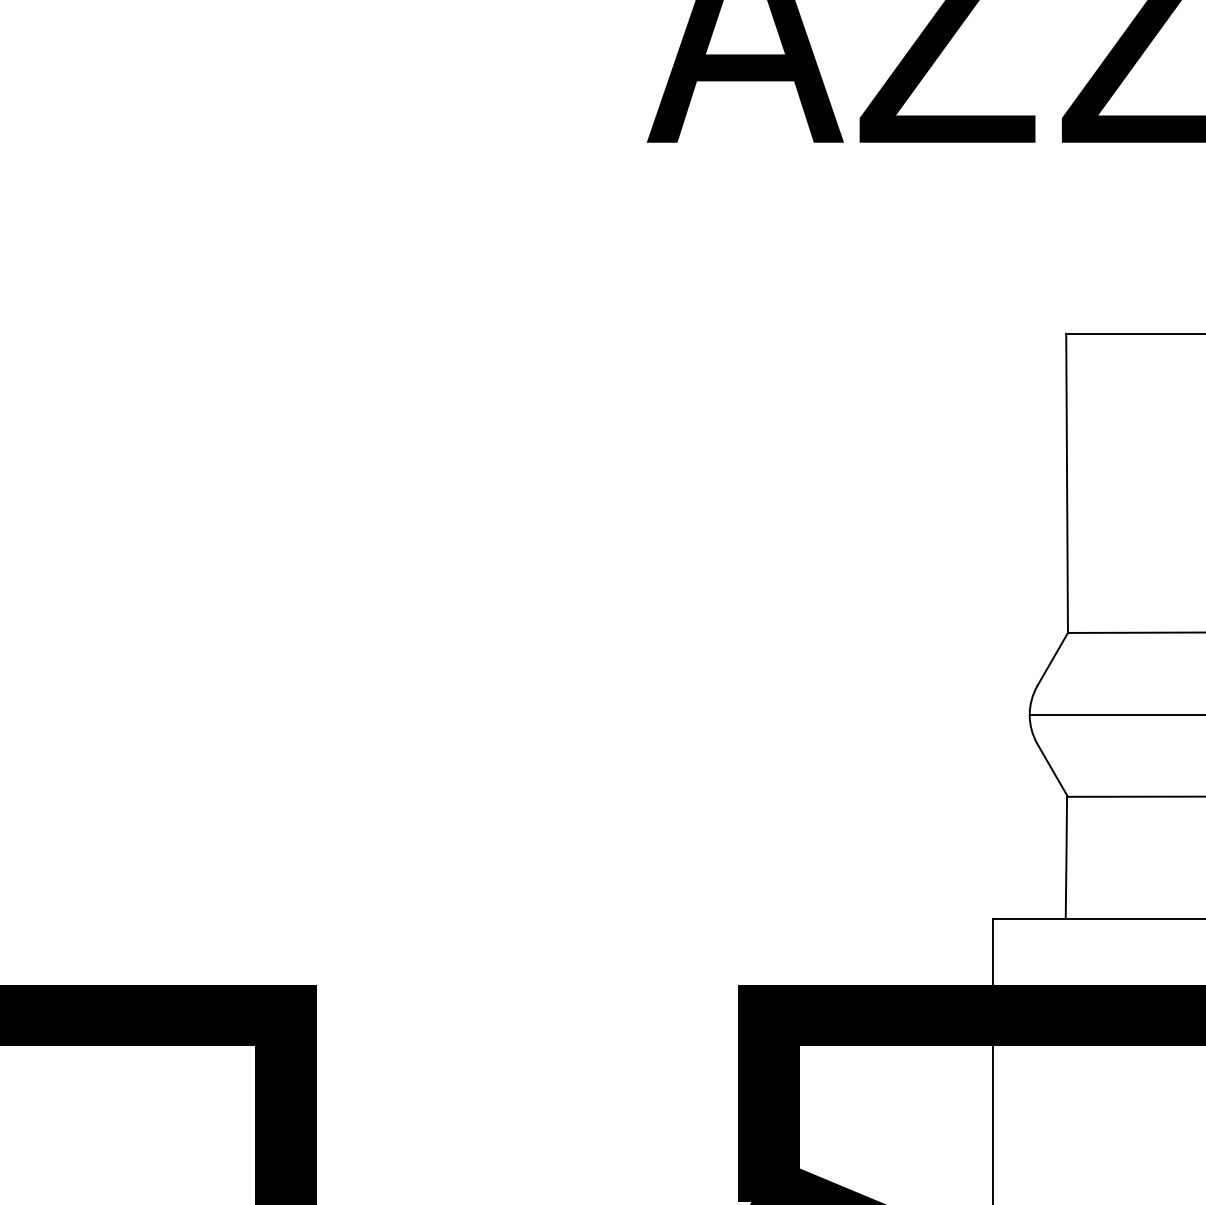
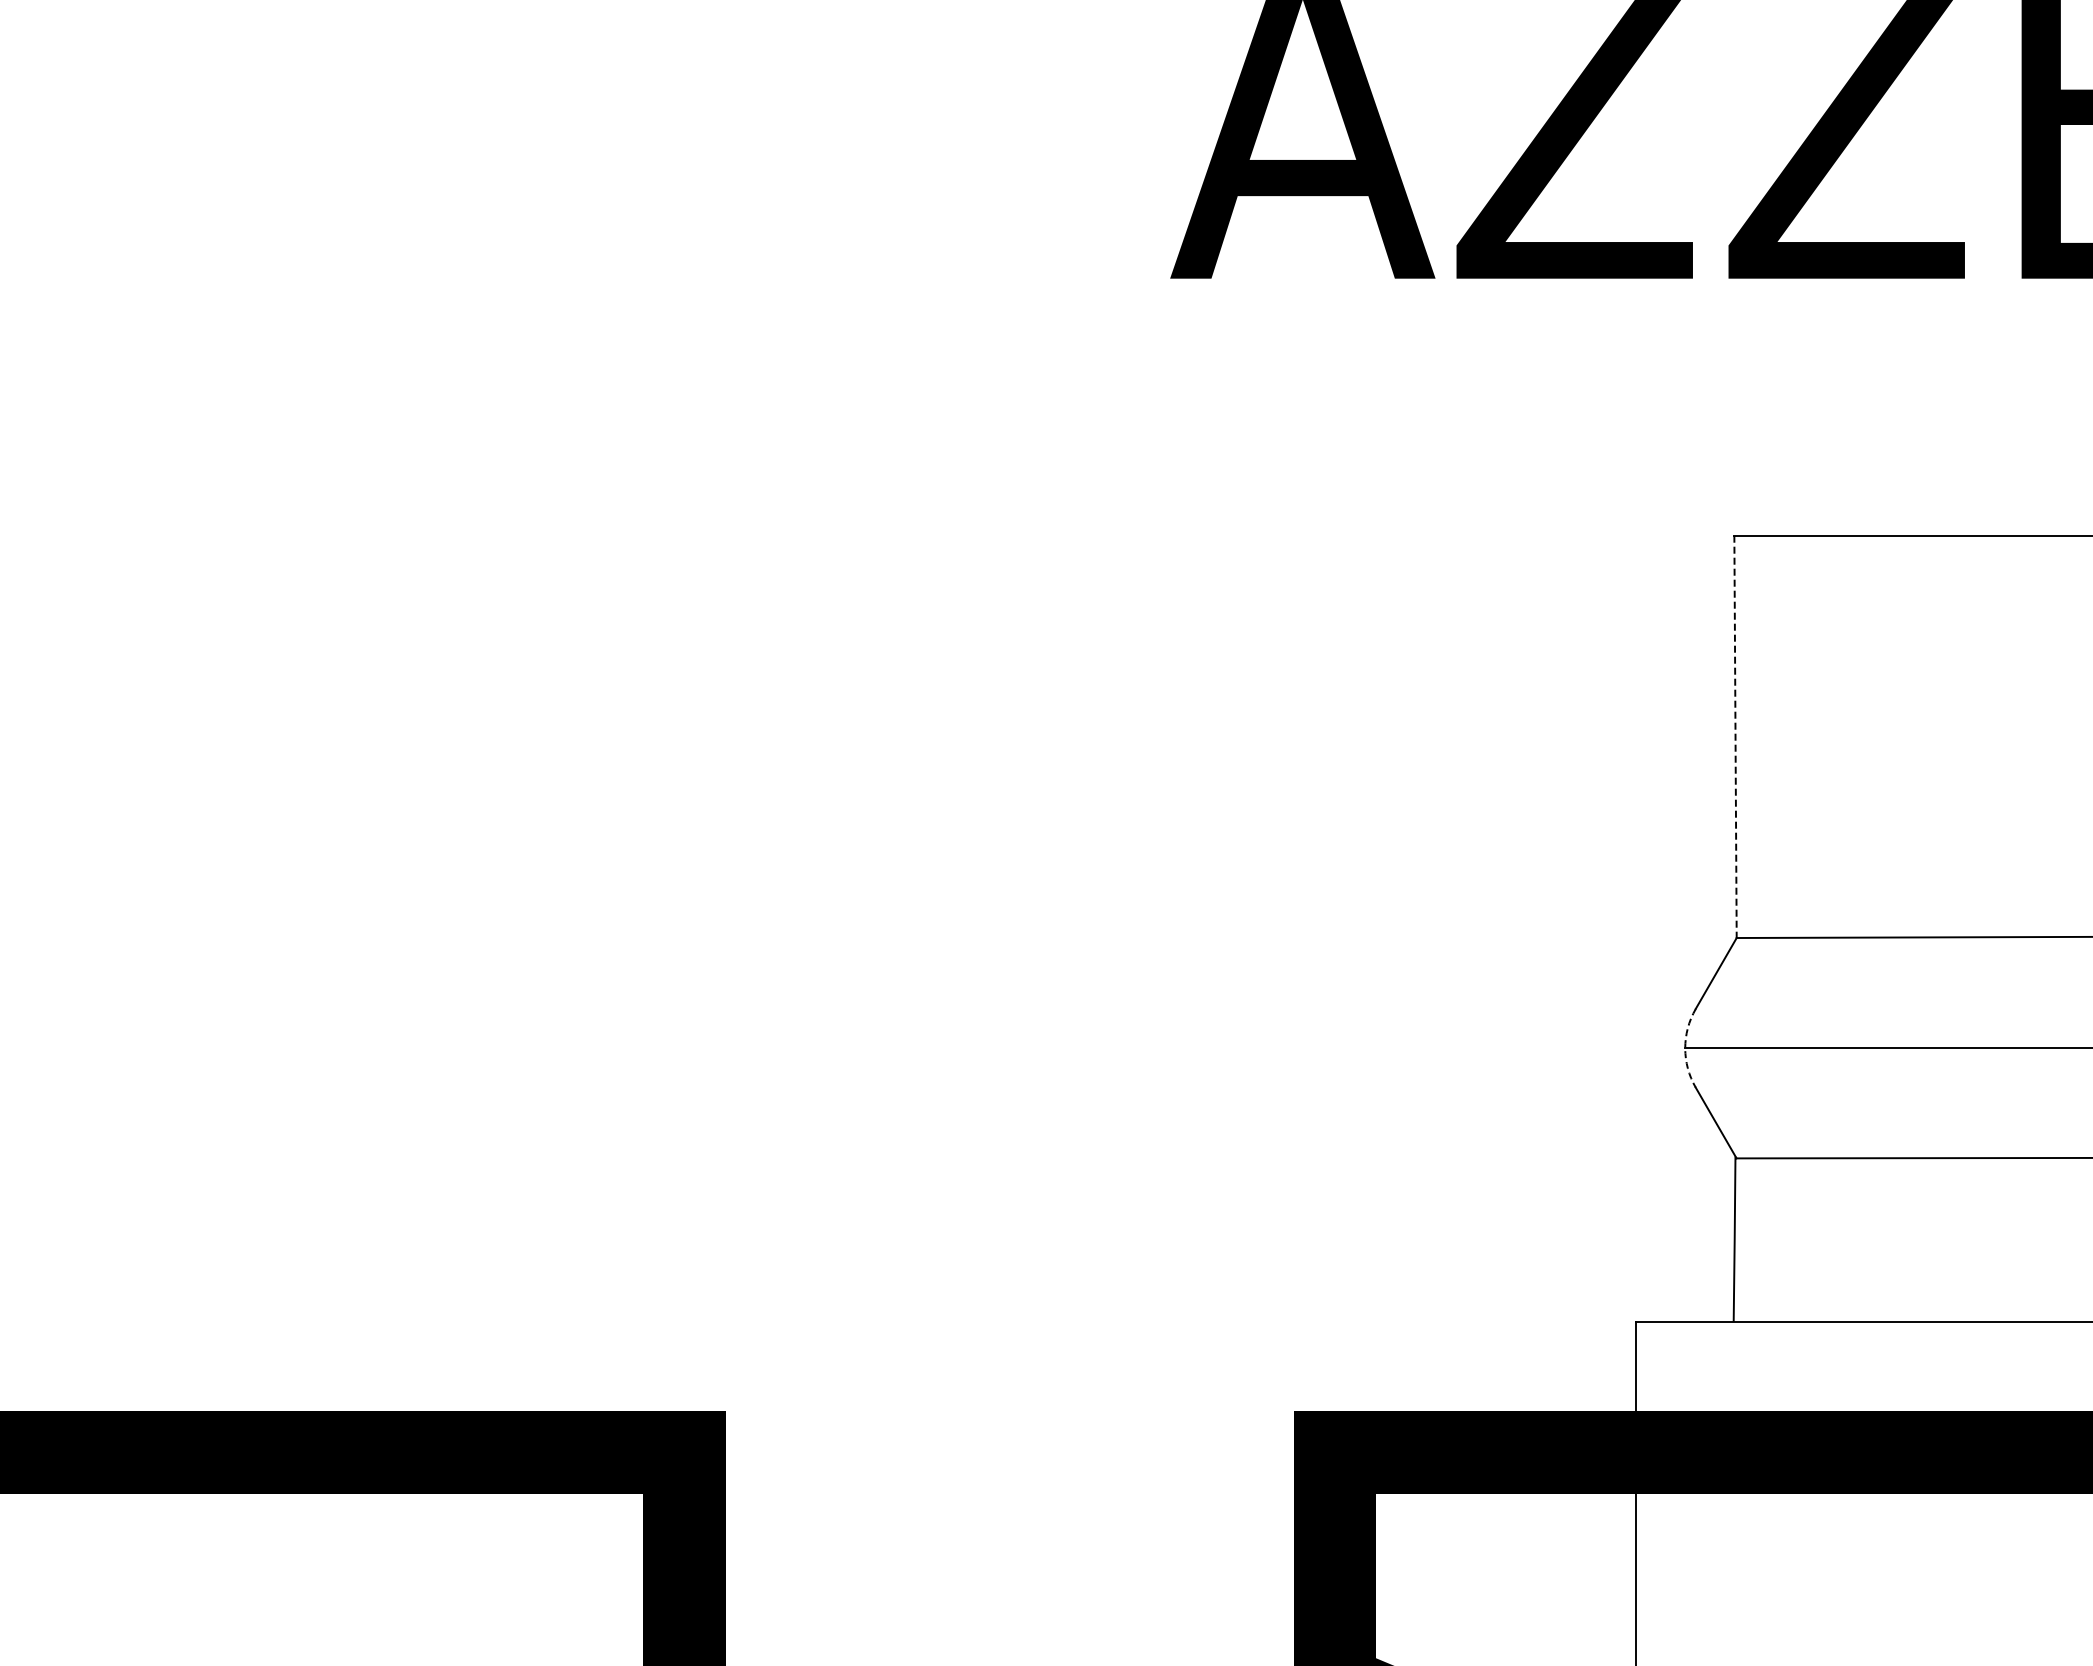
line: (1067, 483) -> (1735, 737), solid -> dashed
arc: (1029, 715) -> (1685, 1048), solid -> dashed

